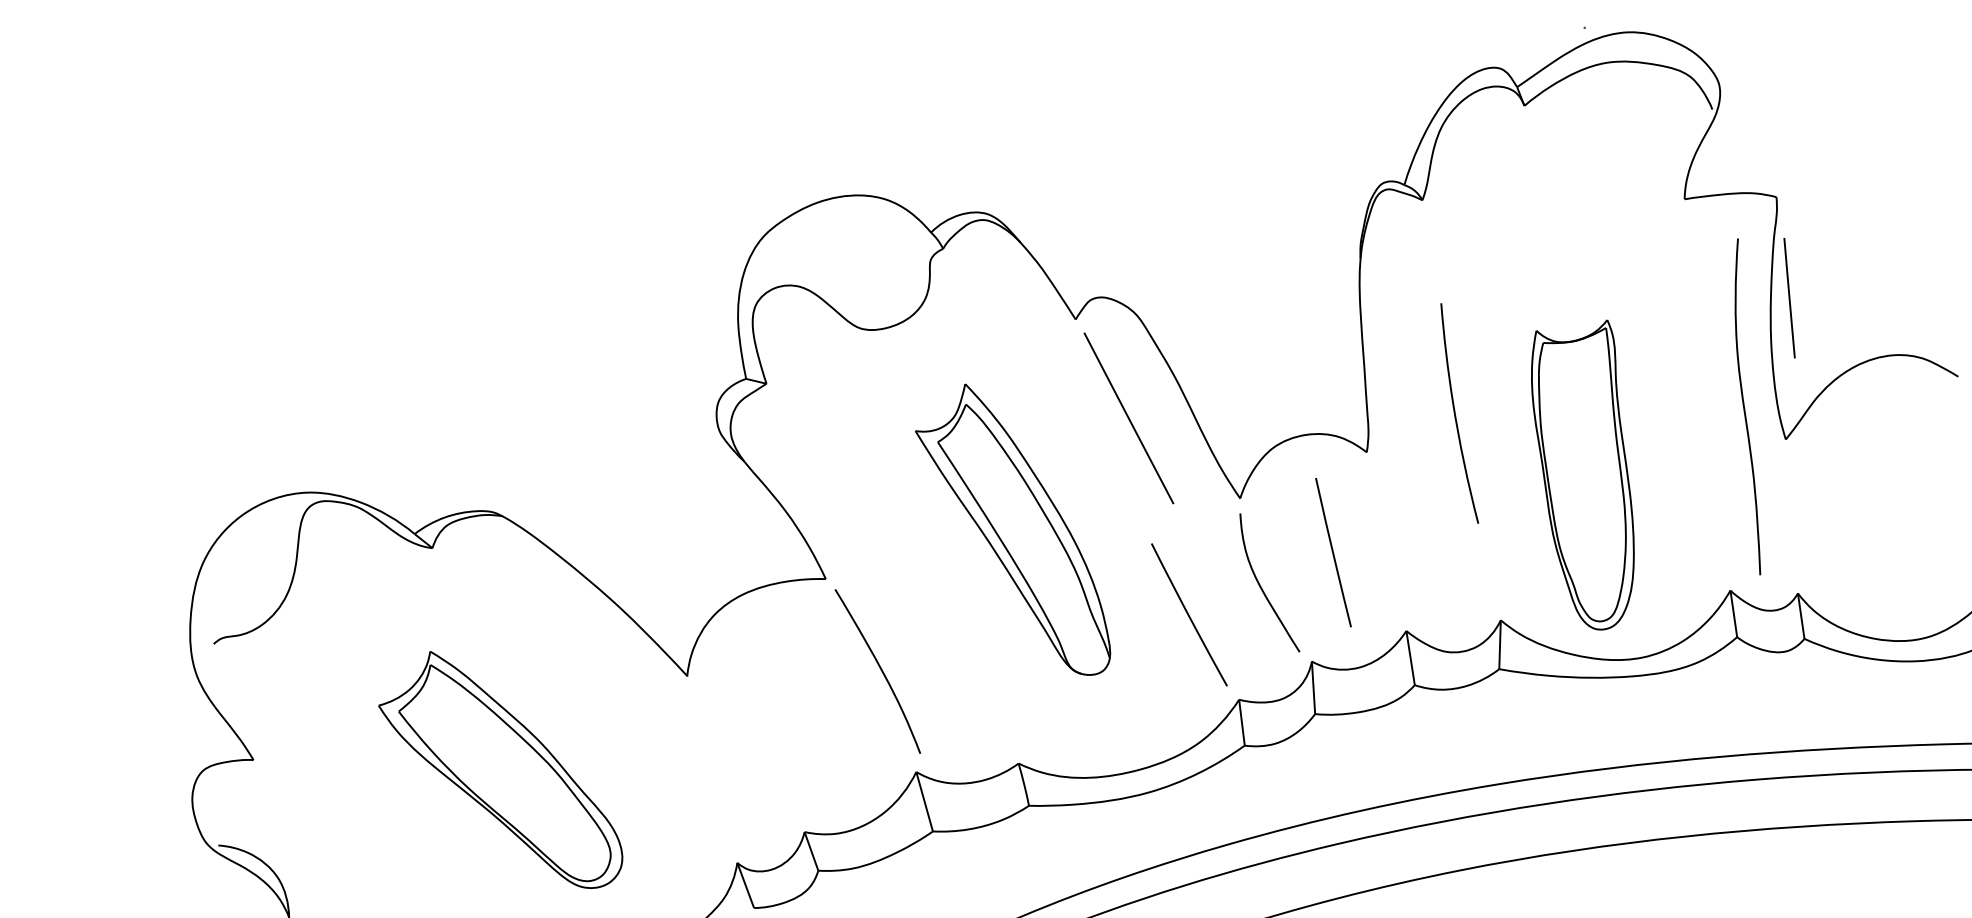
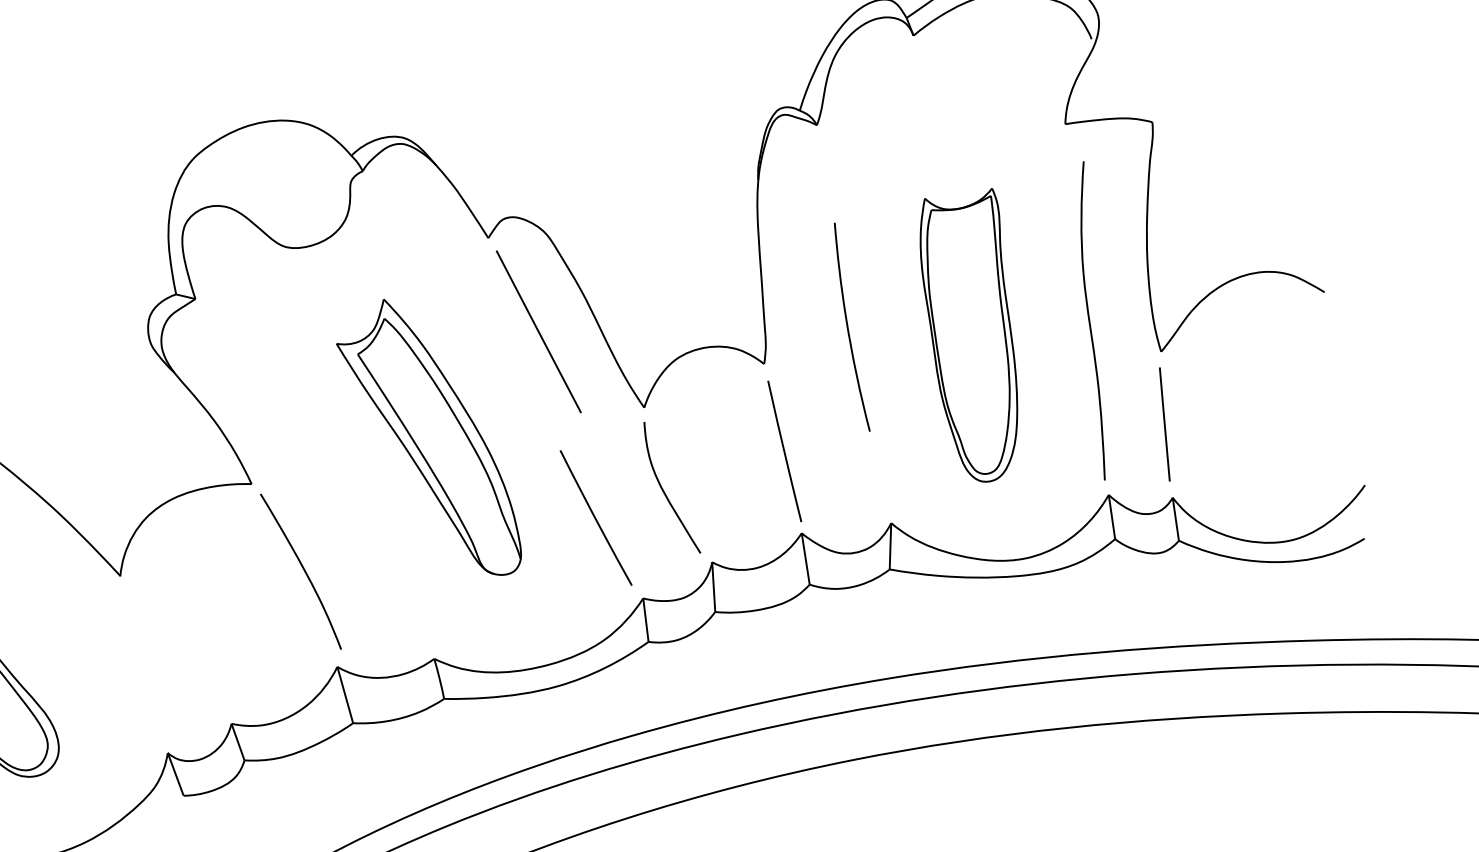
line: (1789, 298) -> (1164, 424), moved
curve: (1745, 408) -> (1090, 322), moved
part: (1582, 474) -> (968, 334), moved
line: (1333, 552) -> (784, 451), moved

